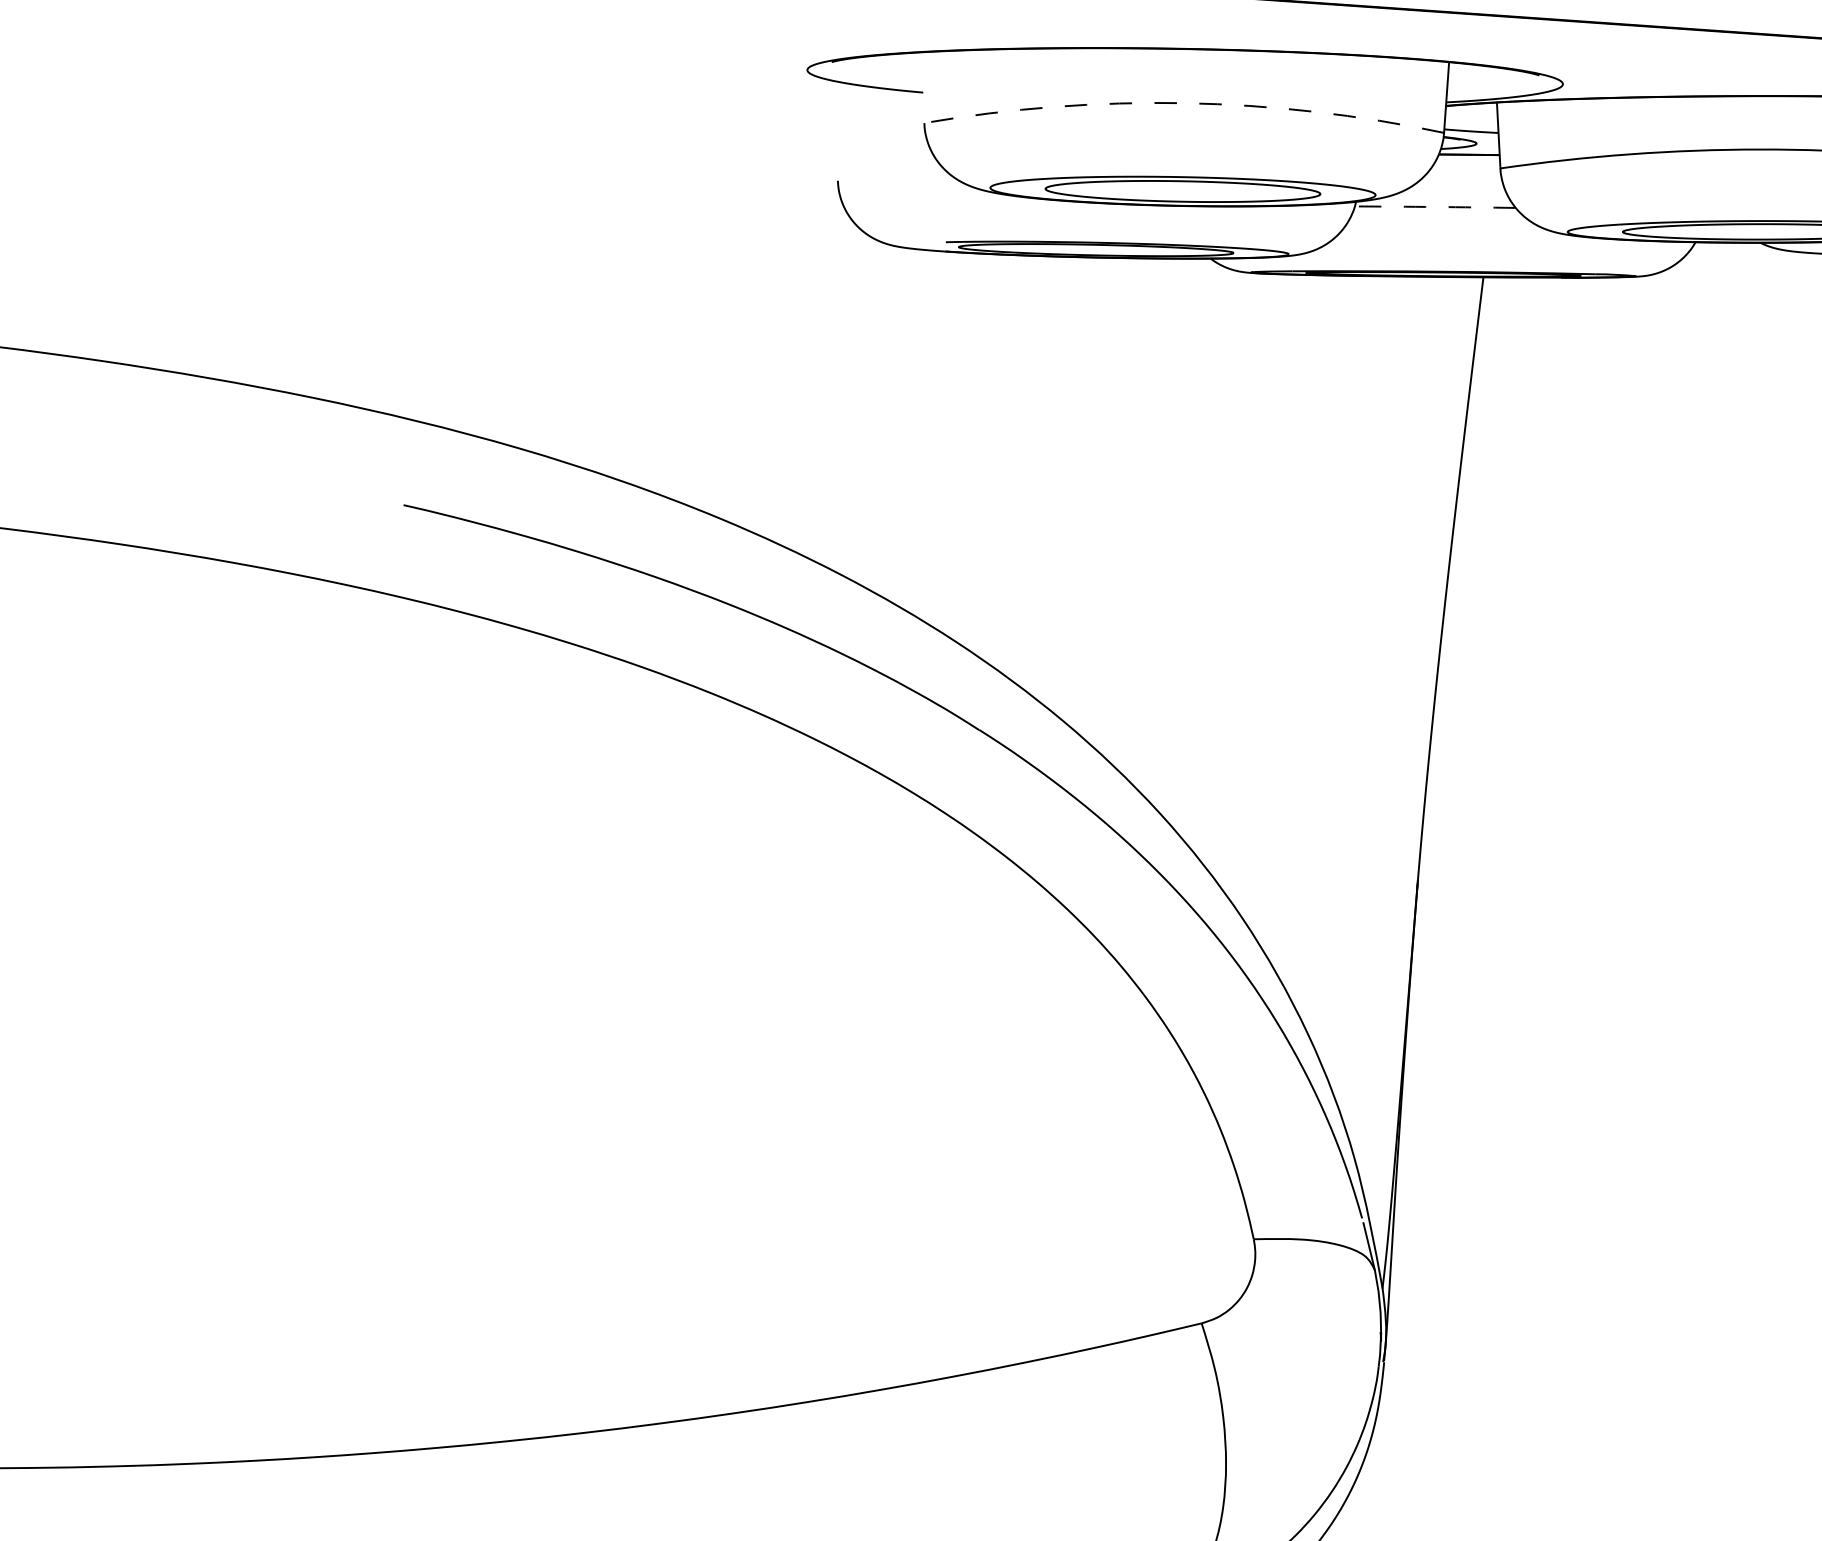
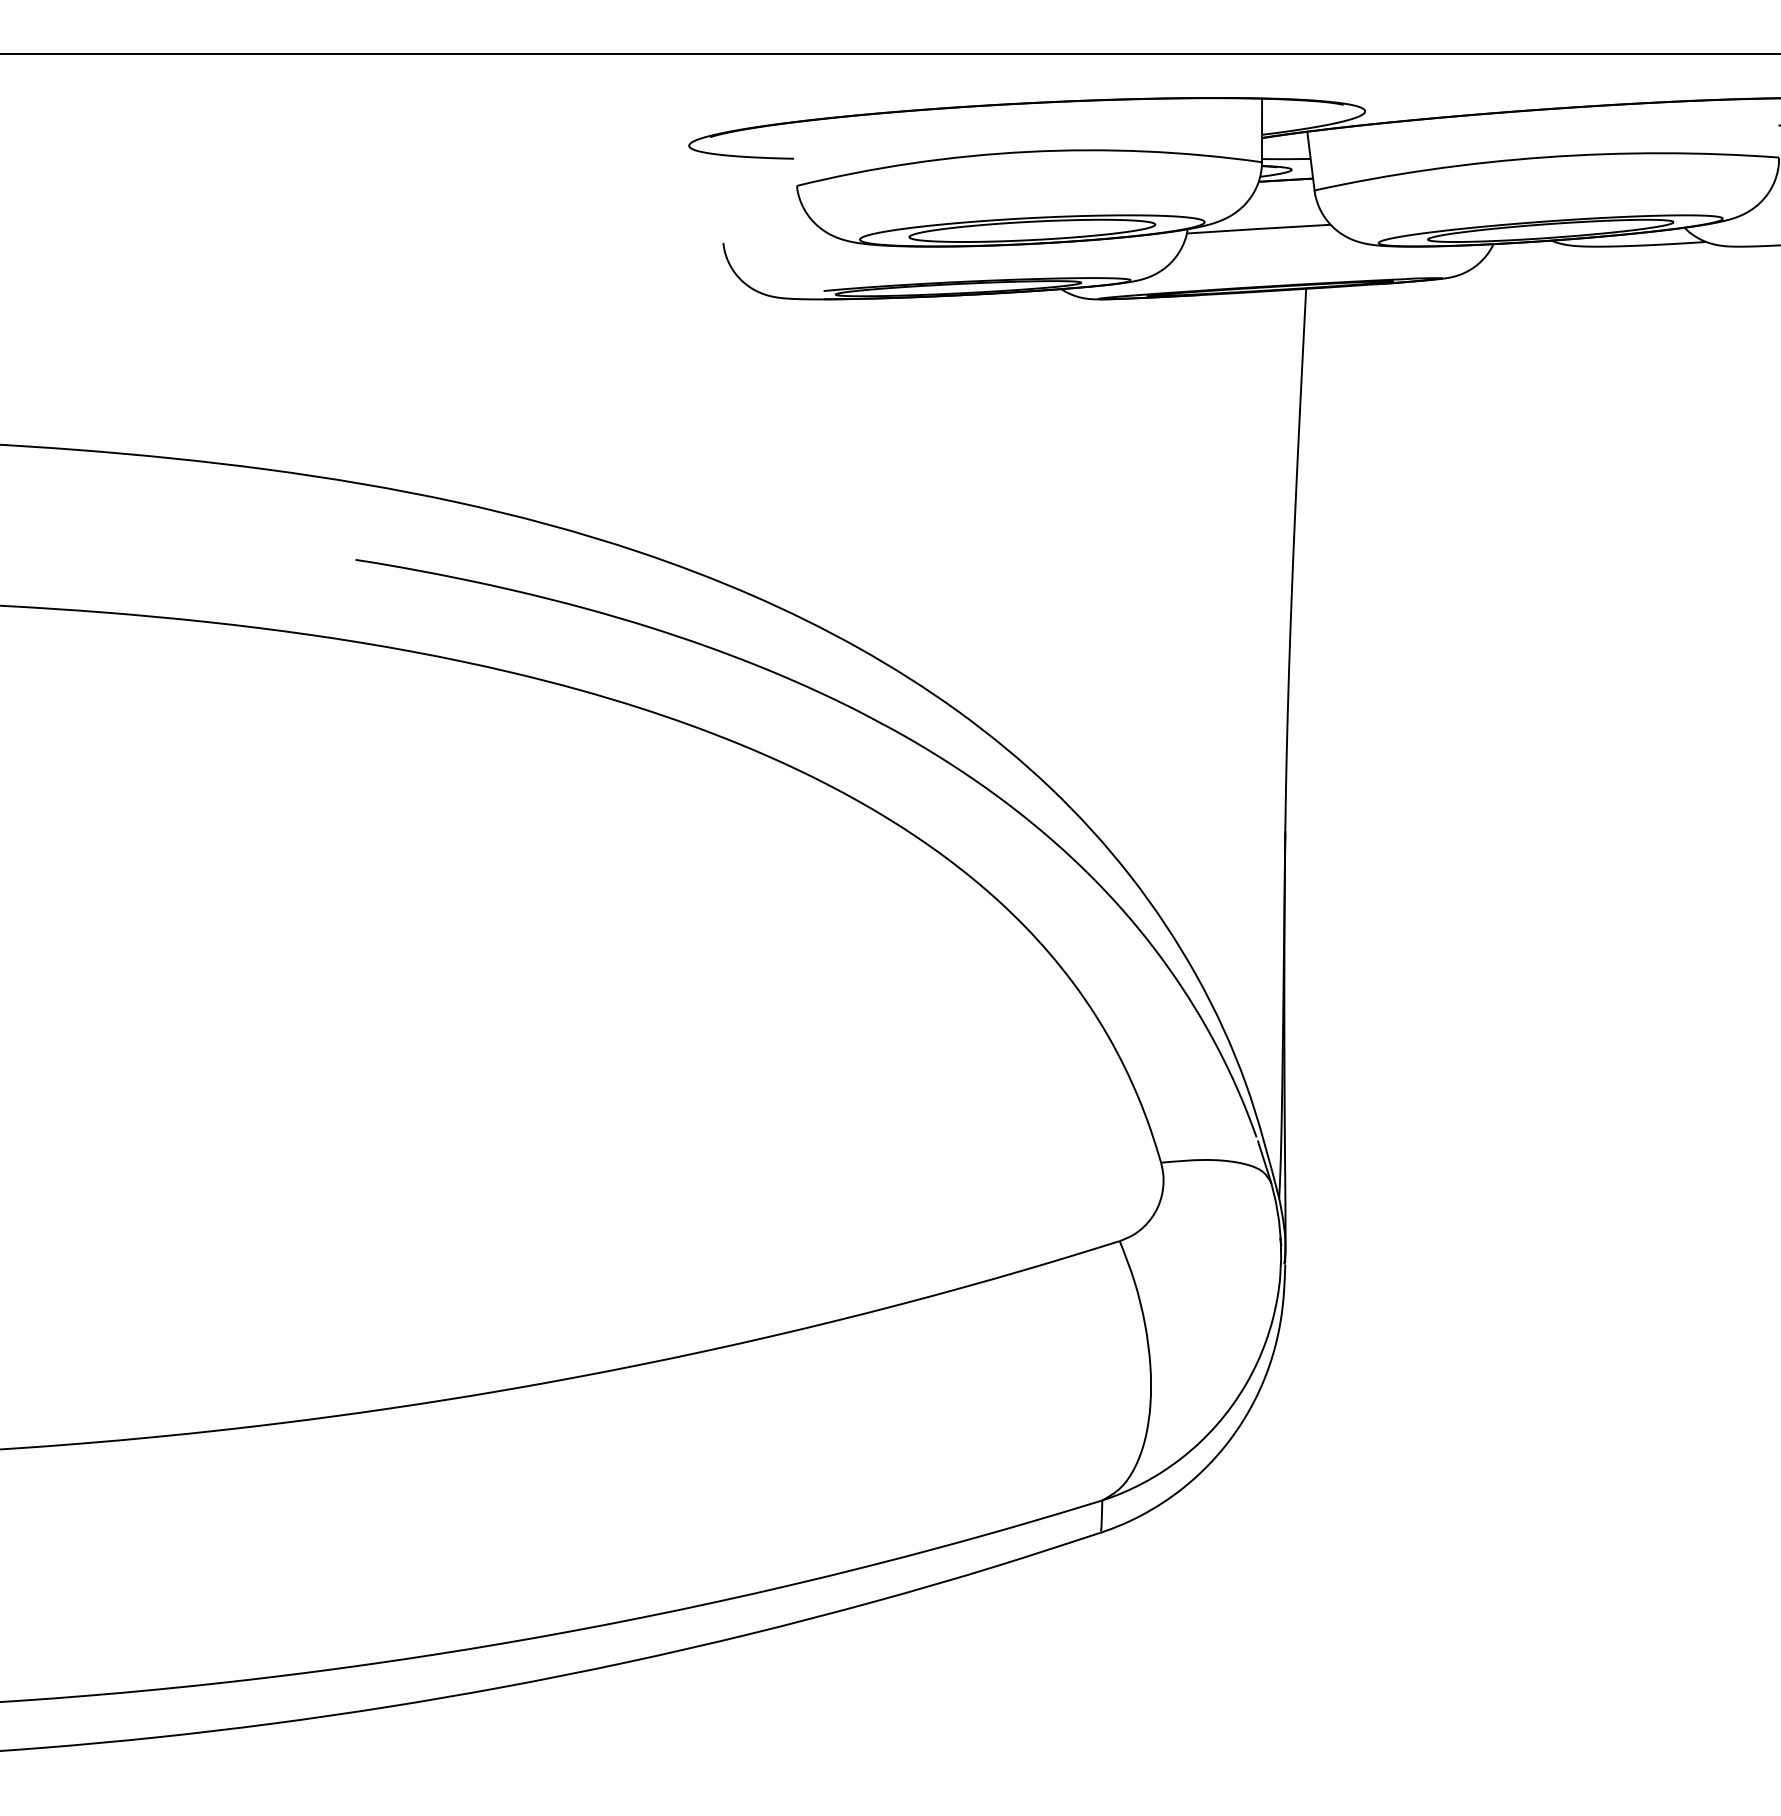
arc: (1184, 102) -> (1028, 151), dashed -> solid
arc: (1435, 206) -> (1258, 228), dashed -> solid

